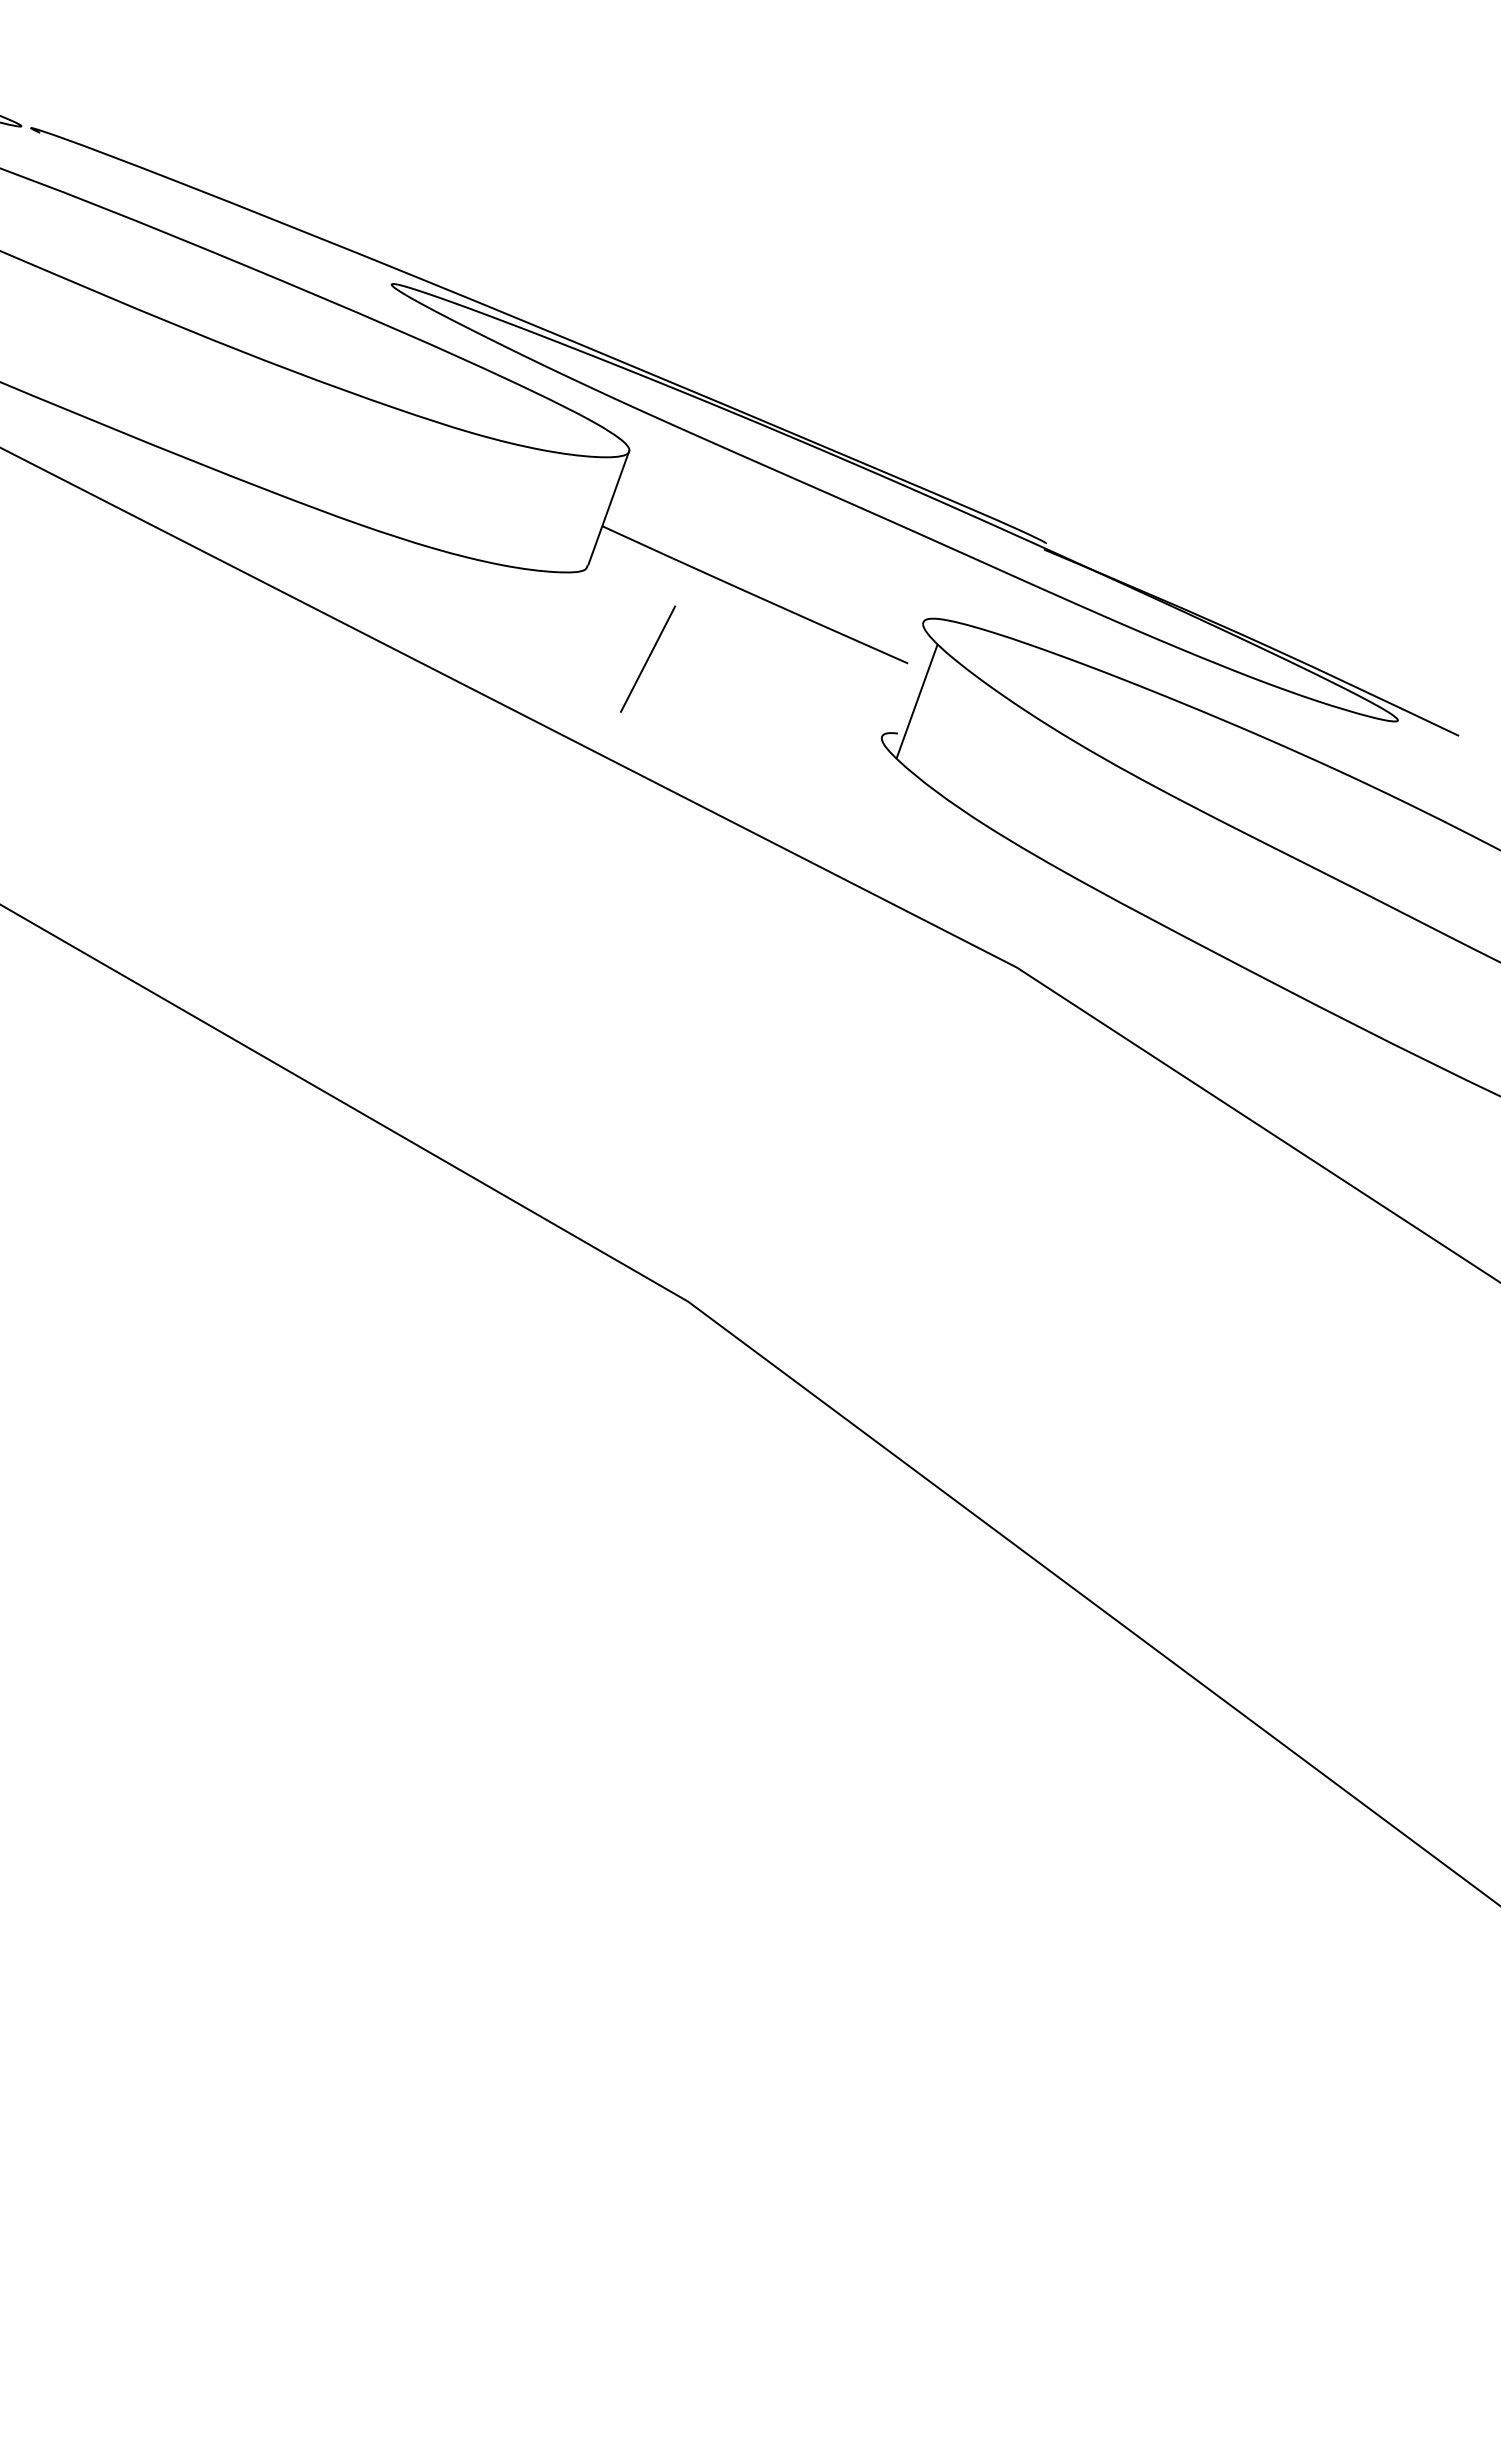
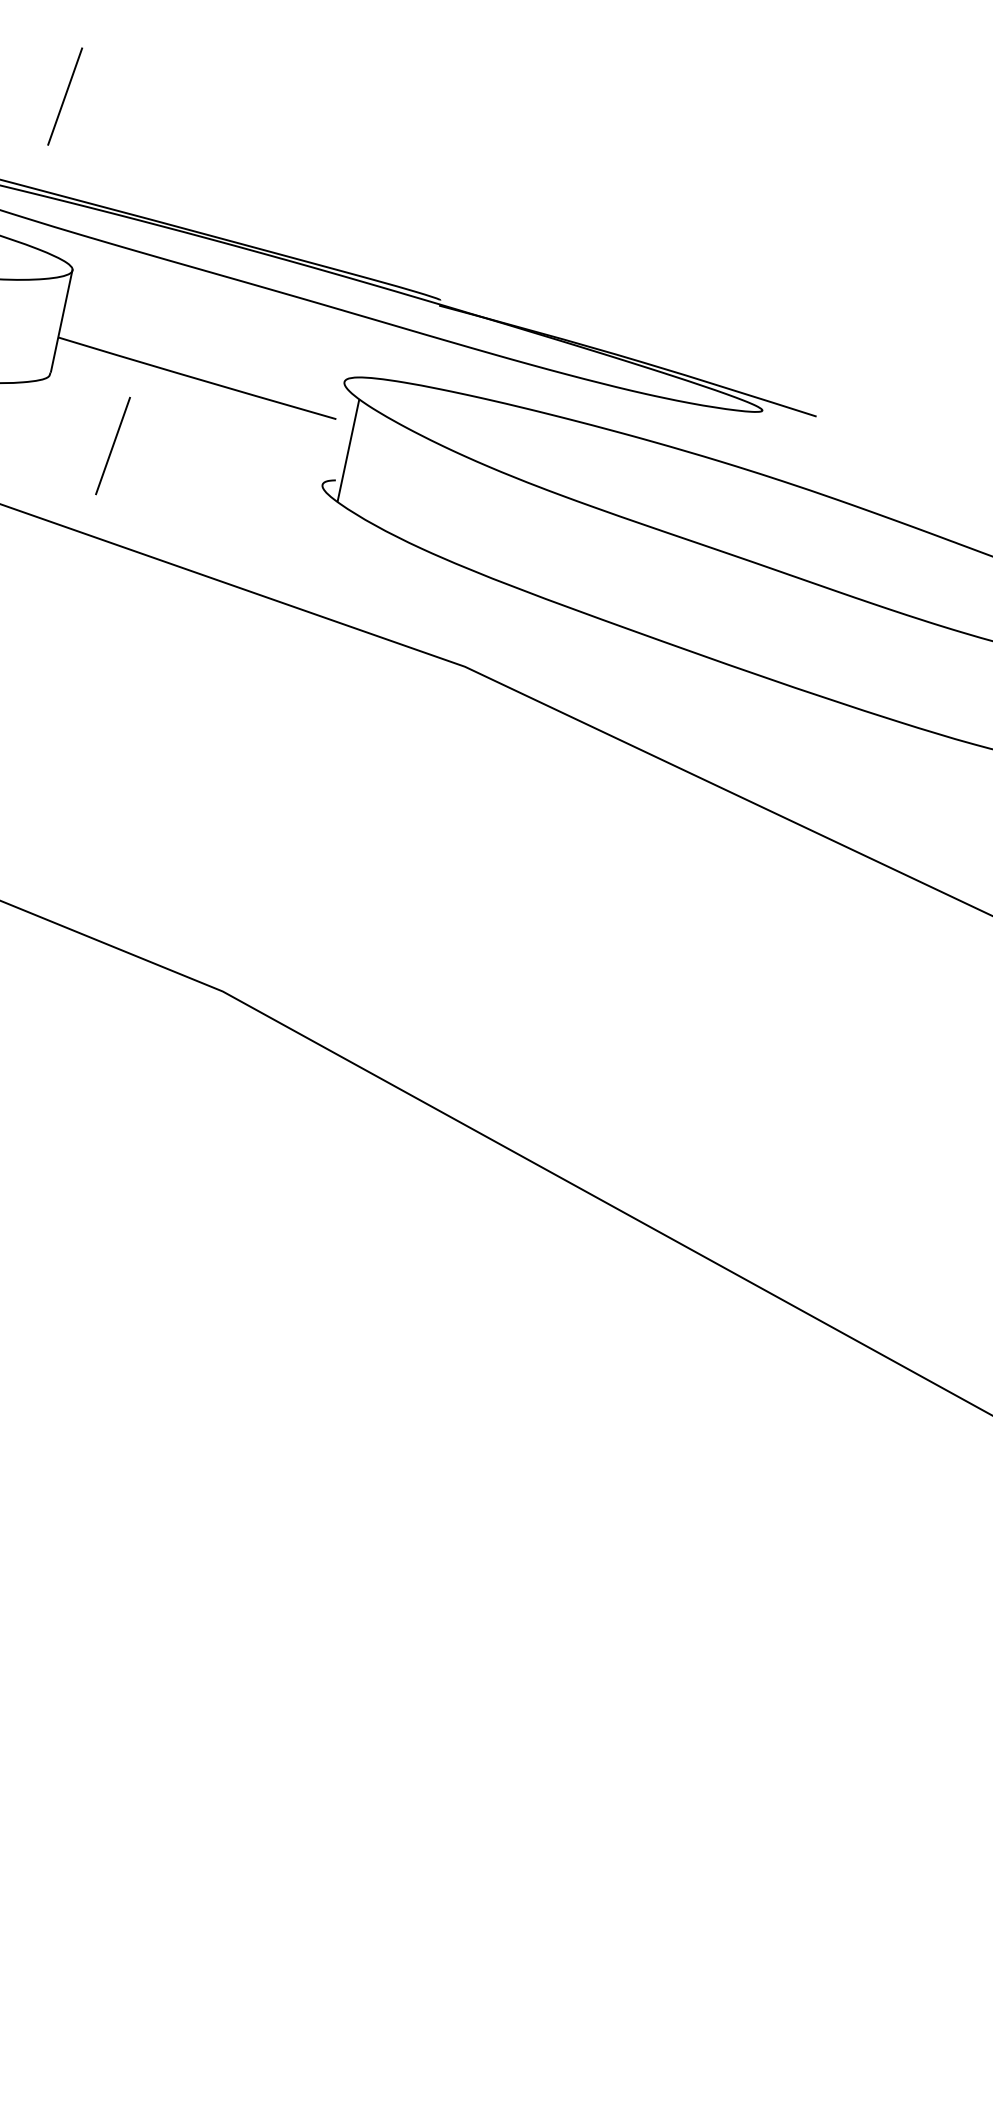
line: (648, 250) -> (65, 95), added

